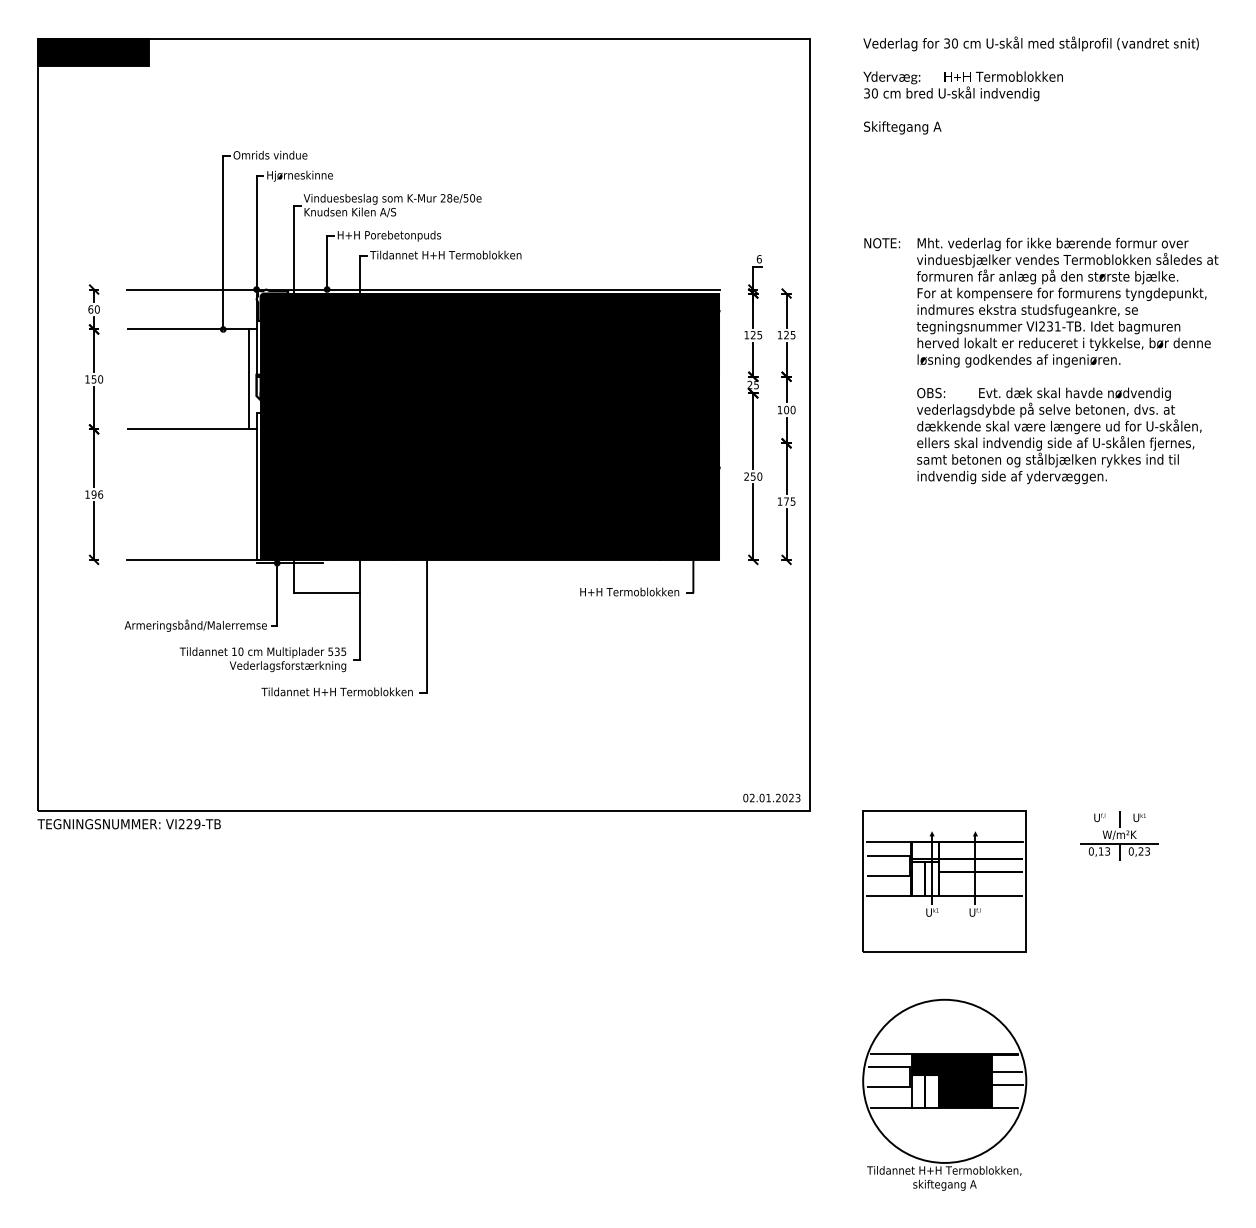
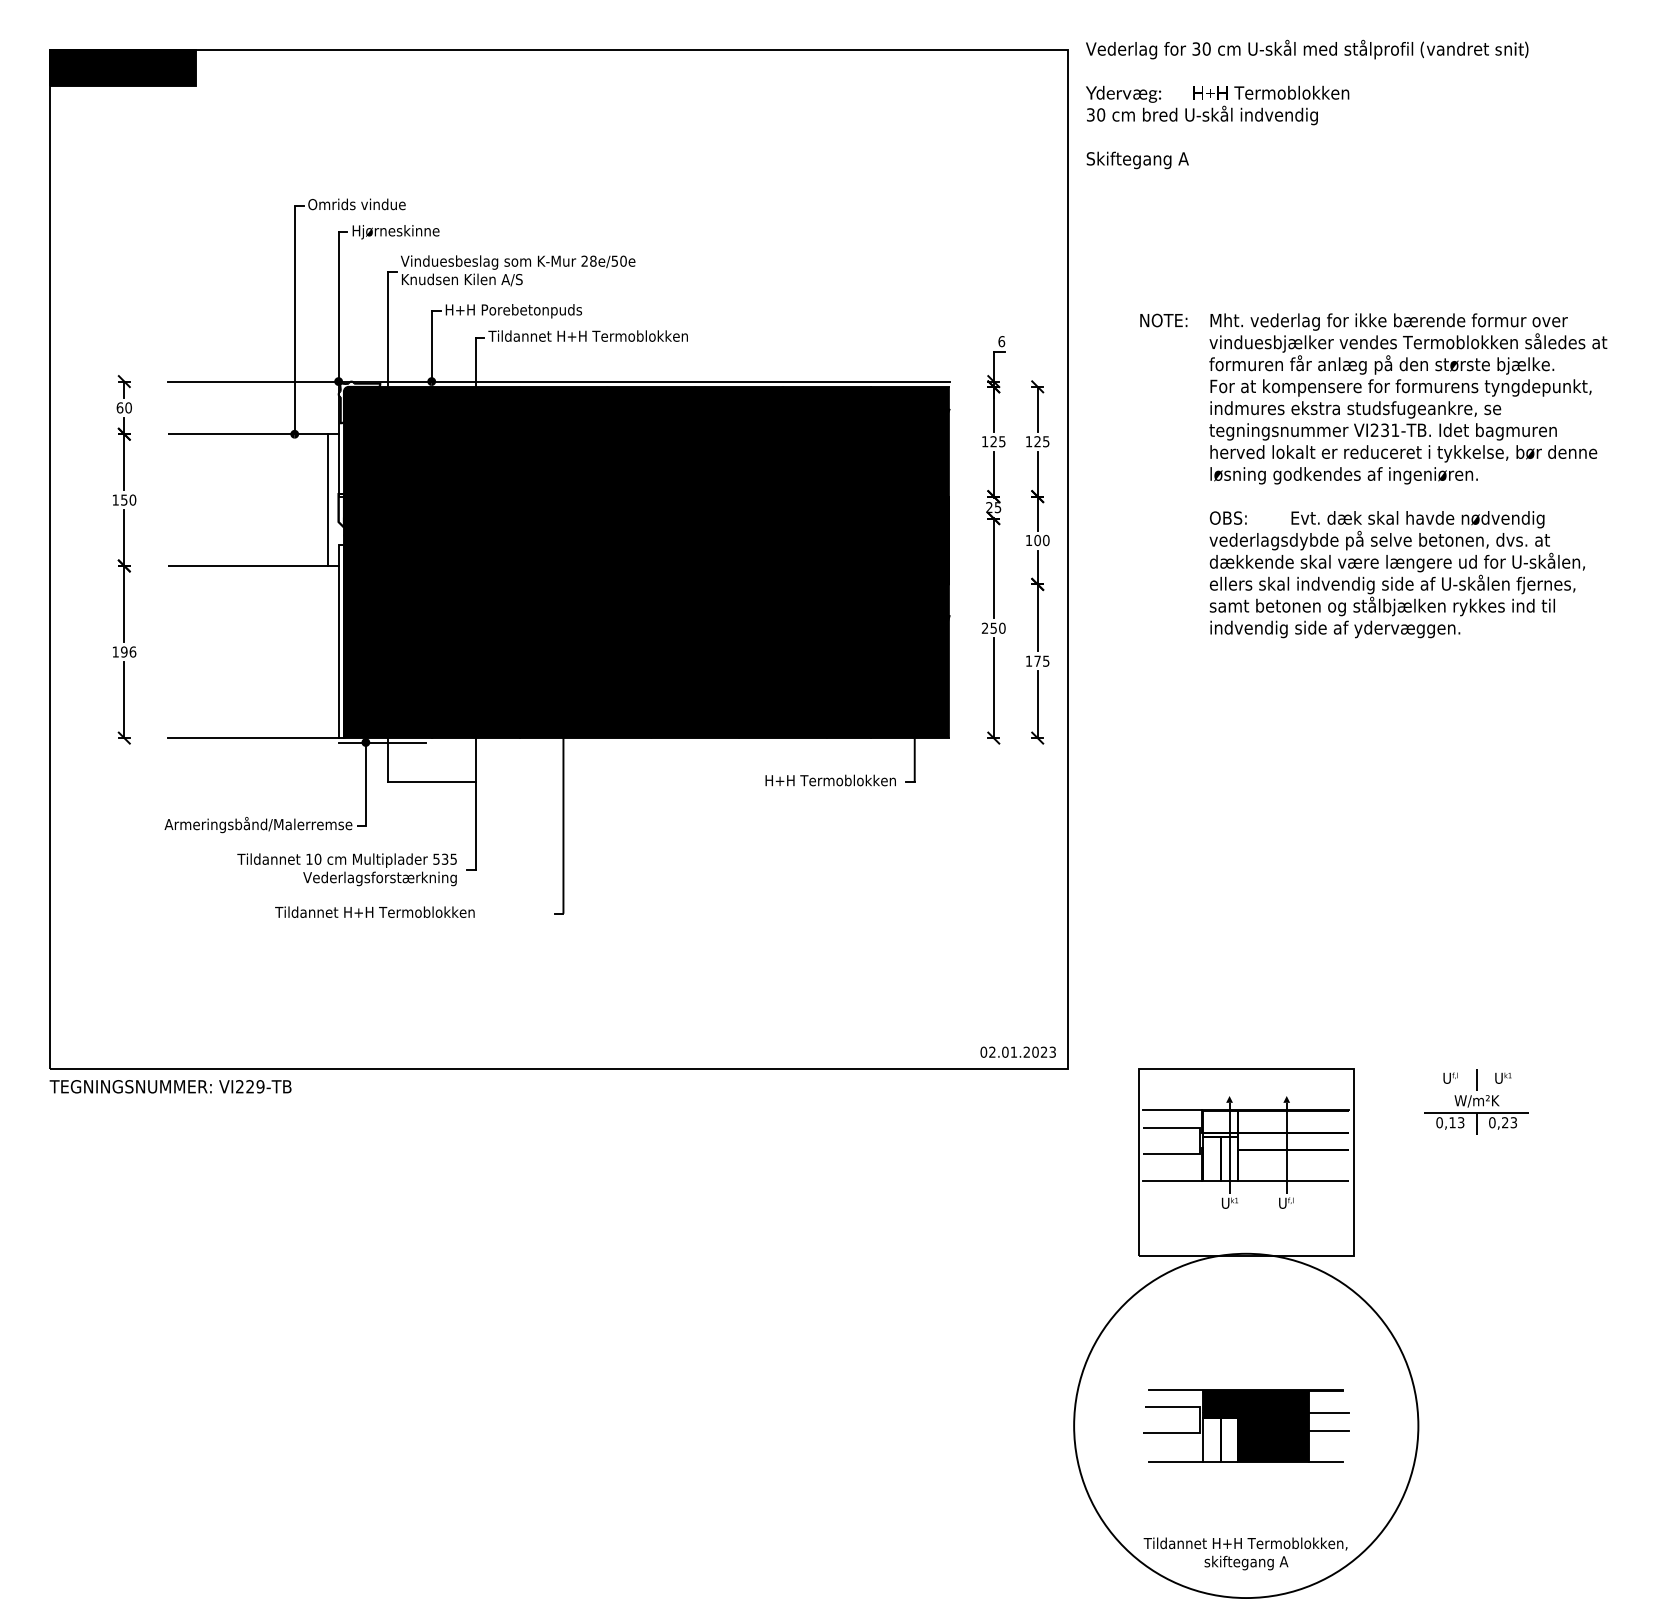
text: (1031, 85) -> (1307, 104), moved
text: (336, 691) -> (374, 911), moved
circle: (944, 1081) -> (1245, 1425), size x1.6

